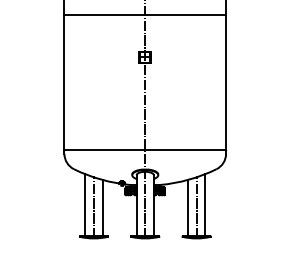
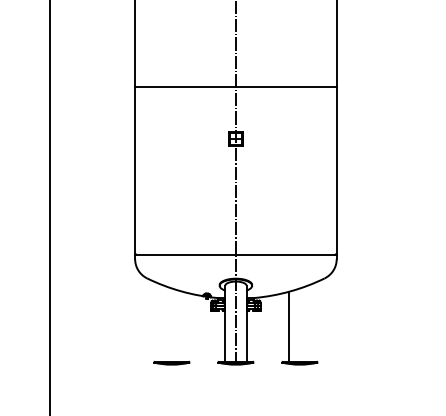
line: (85, 204) -> (161, 322), removed
line: (205, 204) -> (310, 322), removed
line: (93, 207) -> (171, 325), removed
line: (102, 207) -> (182, 326), removed
line: (196, 207) -> (299, 325), removed

